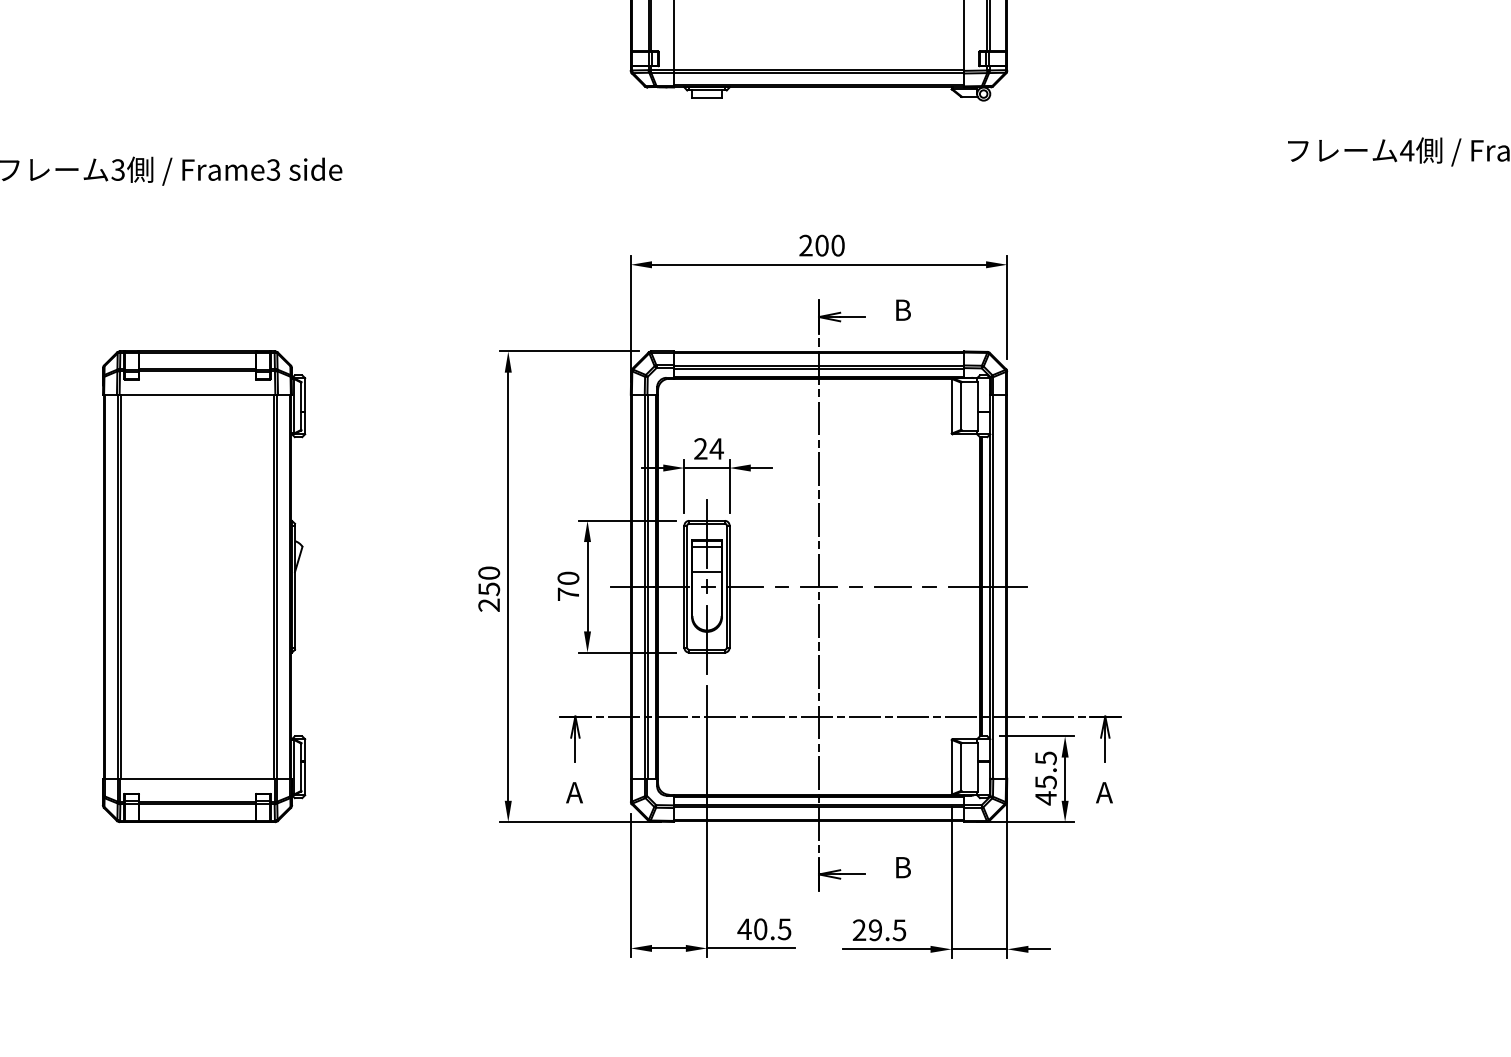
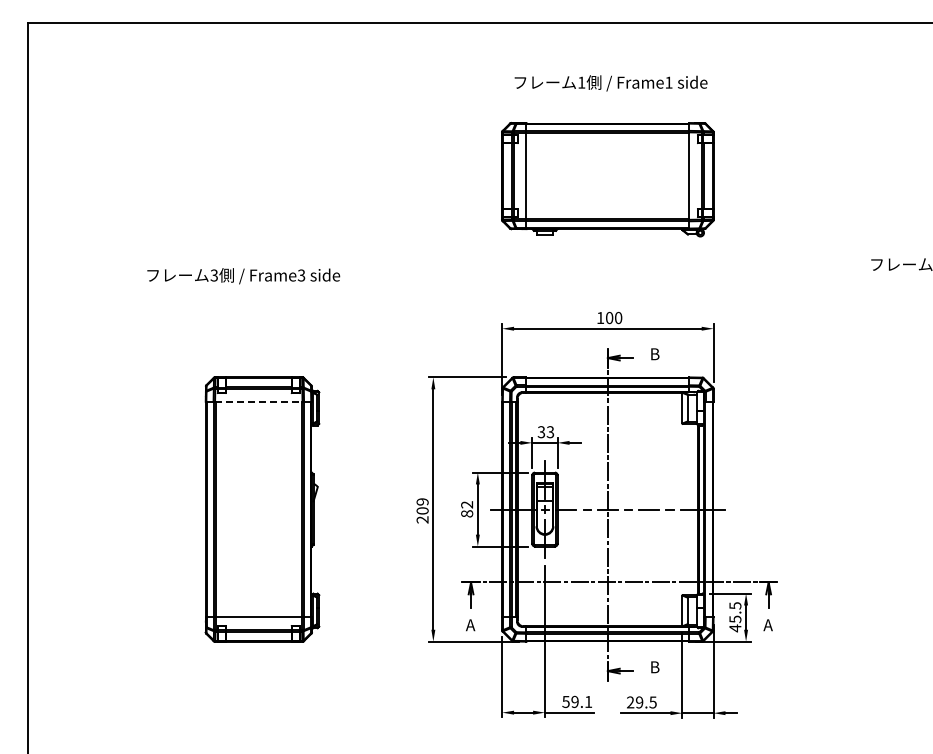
text: (805, 244) -> (600, 317), 200 -> 100
line: (196, 394) -> (258, 401), solid -> dashed
text: (707, 449) -> (545, 432), 24 -> 33
text: (488, 581) -> (422, 506), 250 -> 209
text: (569, 586) -> (467, 509), 70 -> 82
text: (764, 930) -> (577, 702), 40.5 -> 59.1

